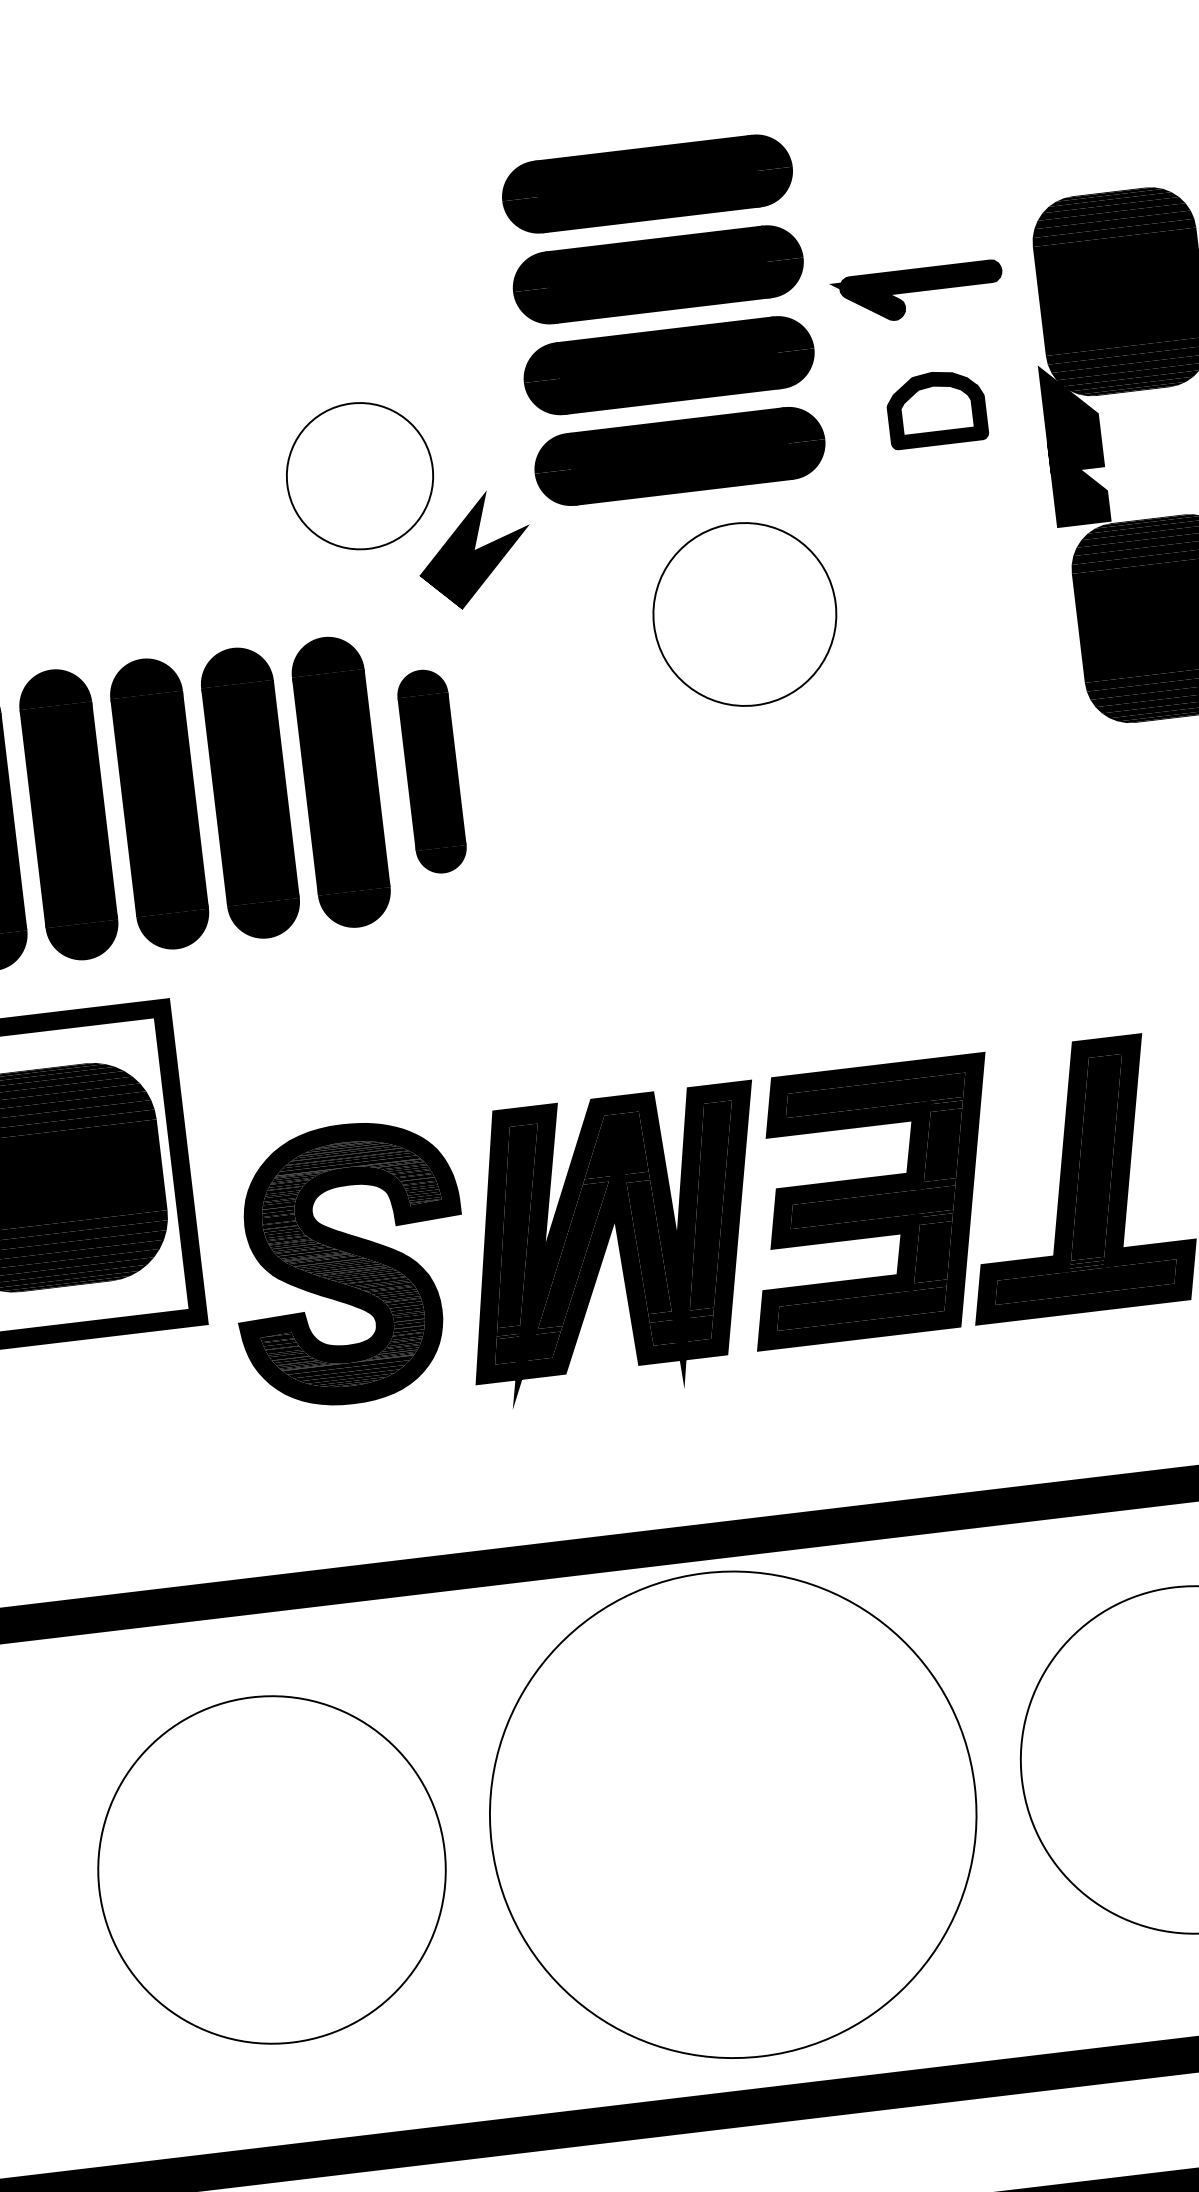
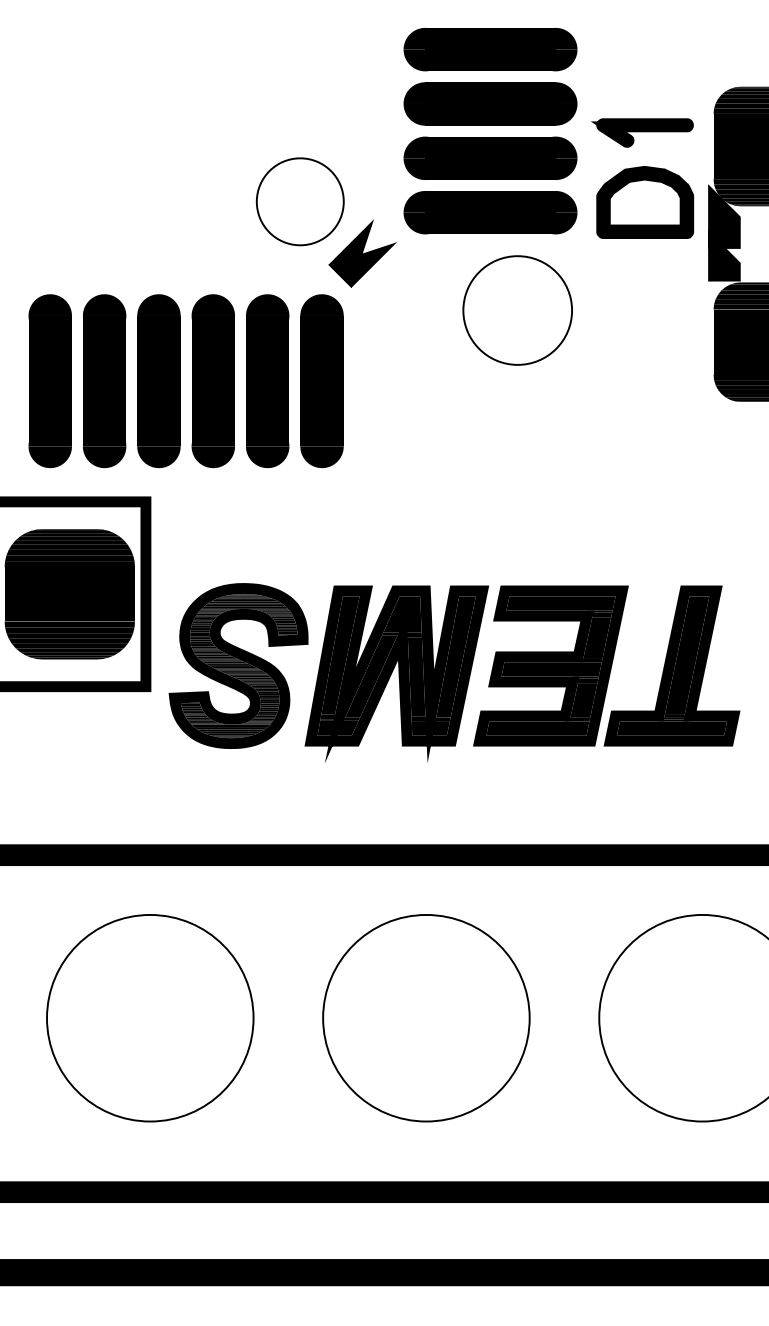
part: (936, 408) -> (645, 202), size x1.67
part: (431, 772) -> (321, 381), size x1.43
part: (733, 1815) -> (426, 1018), size x0.71

